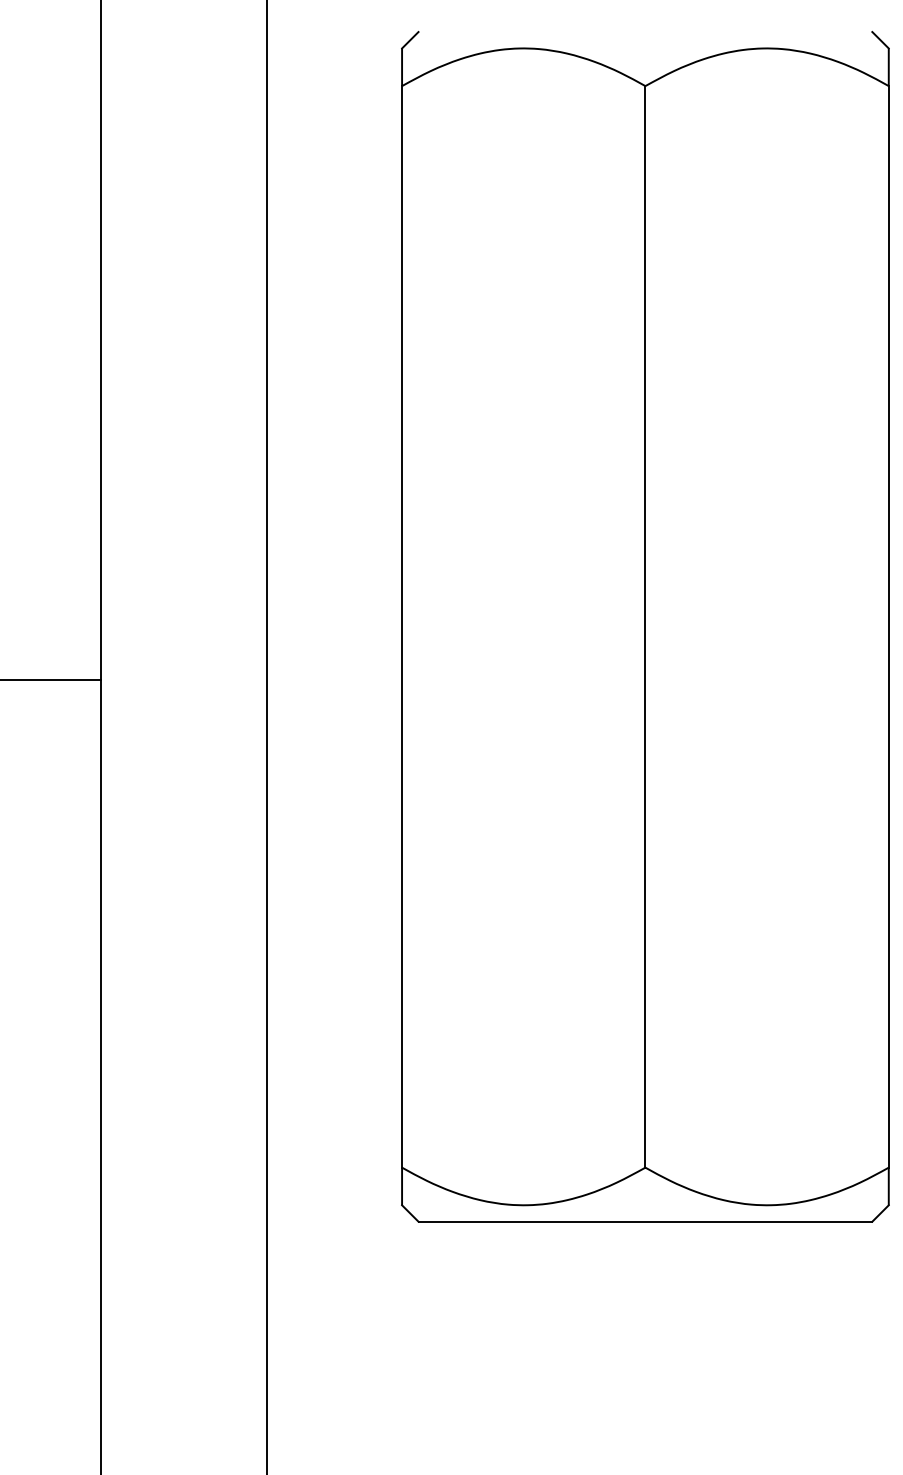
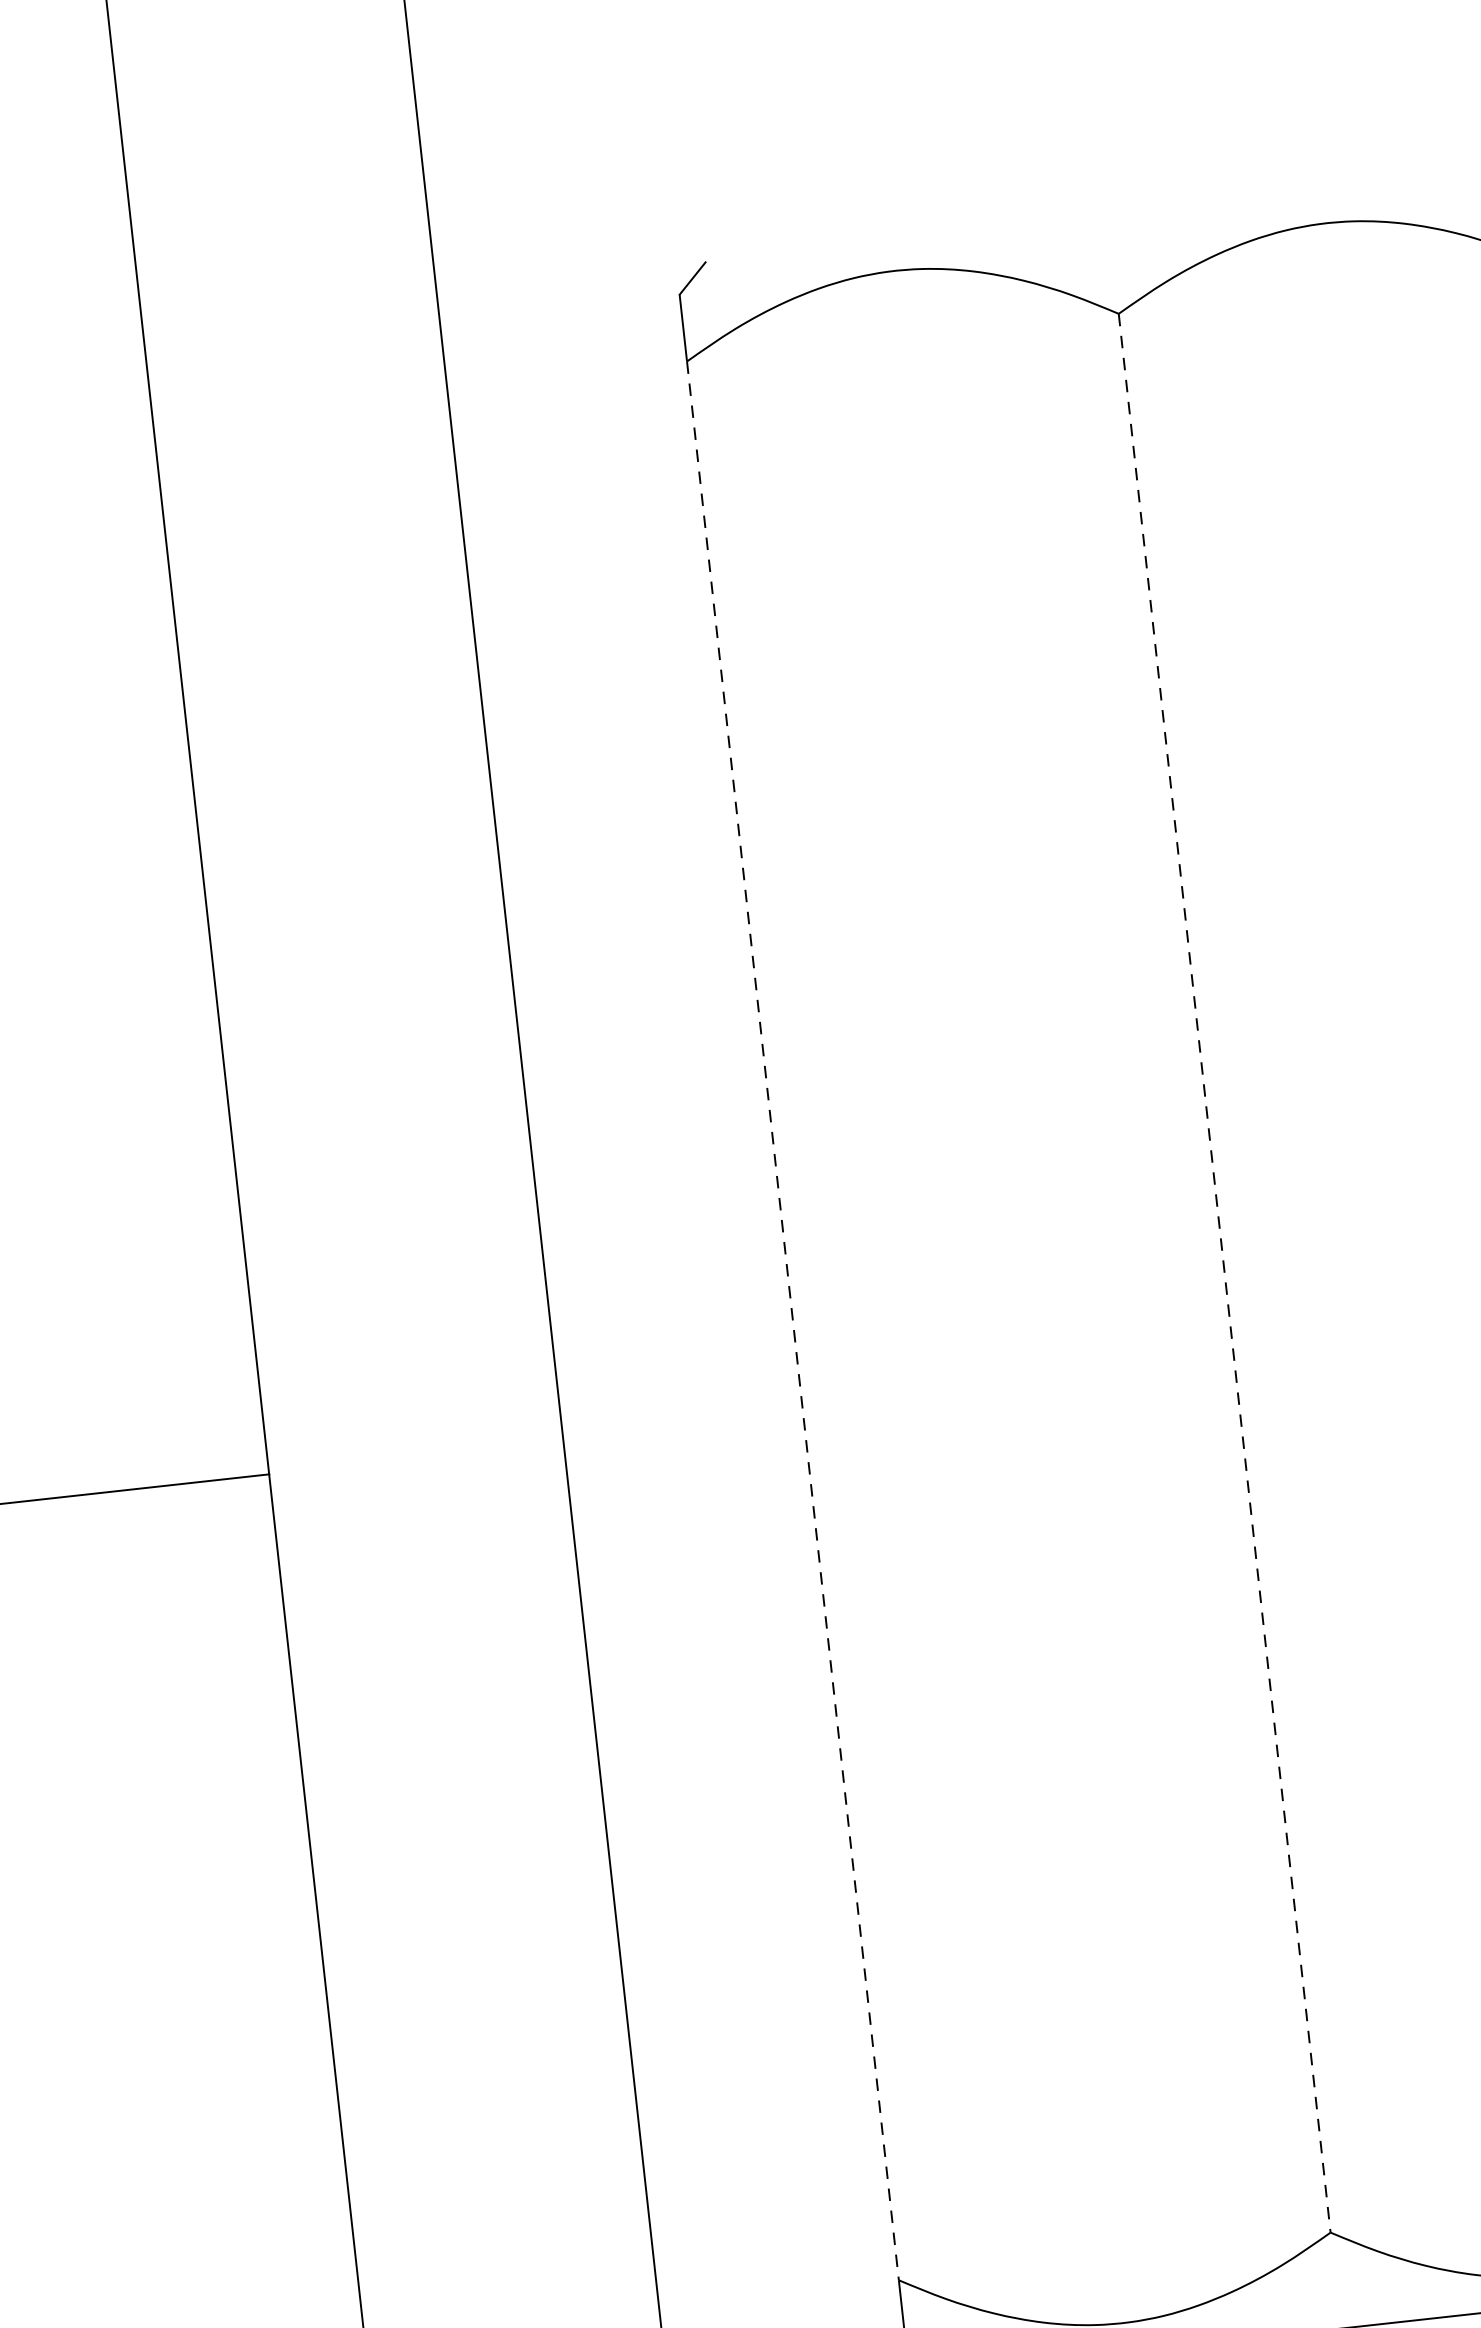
line: (402, 626) -> (793, 1320), solid -> dashed
line: (645, 626) -> (1224, 1272), solid -> dashed

